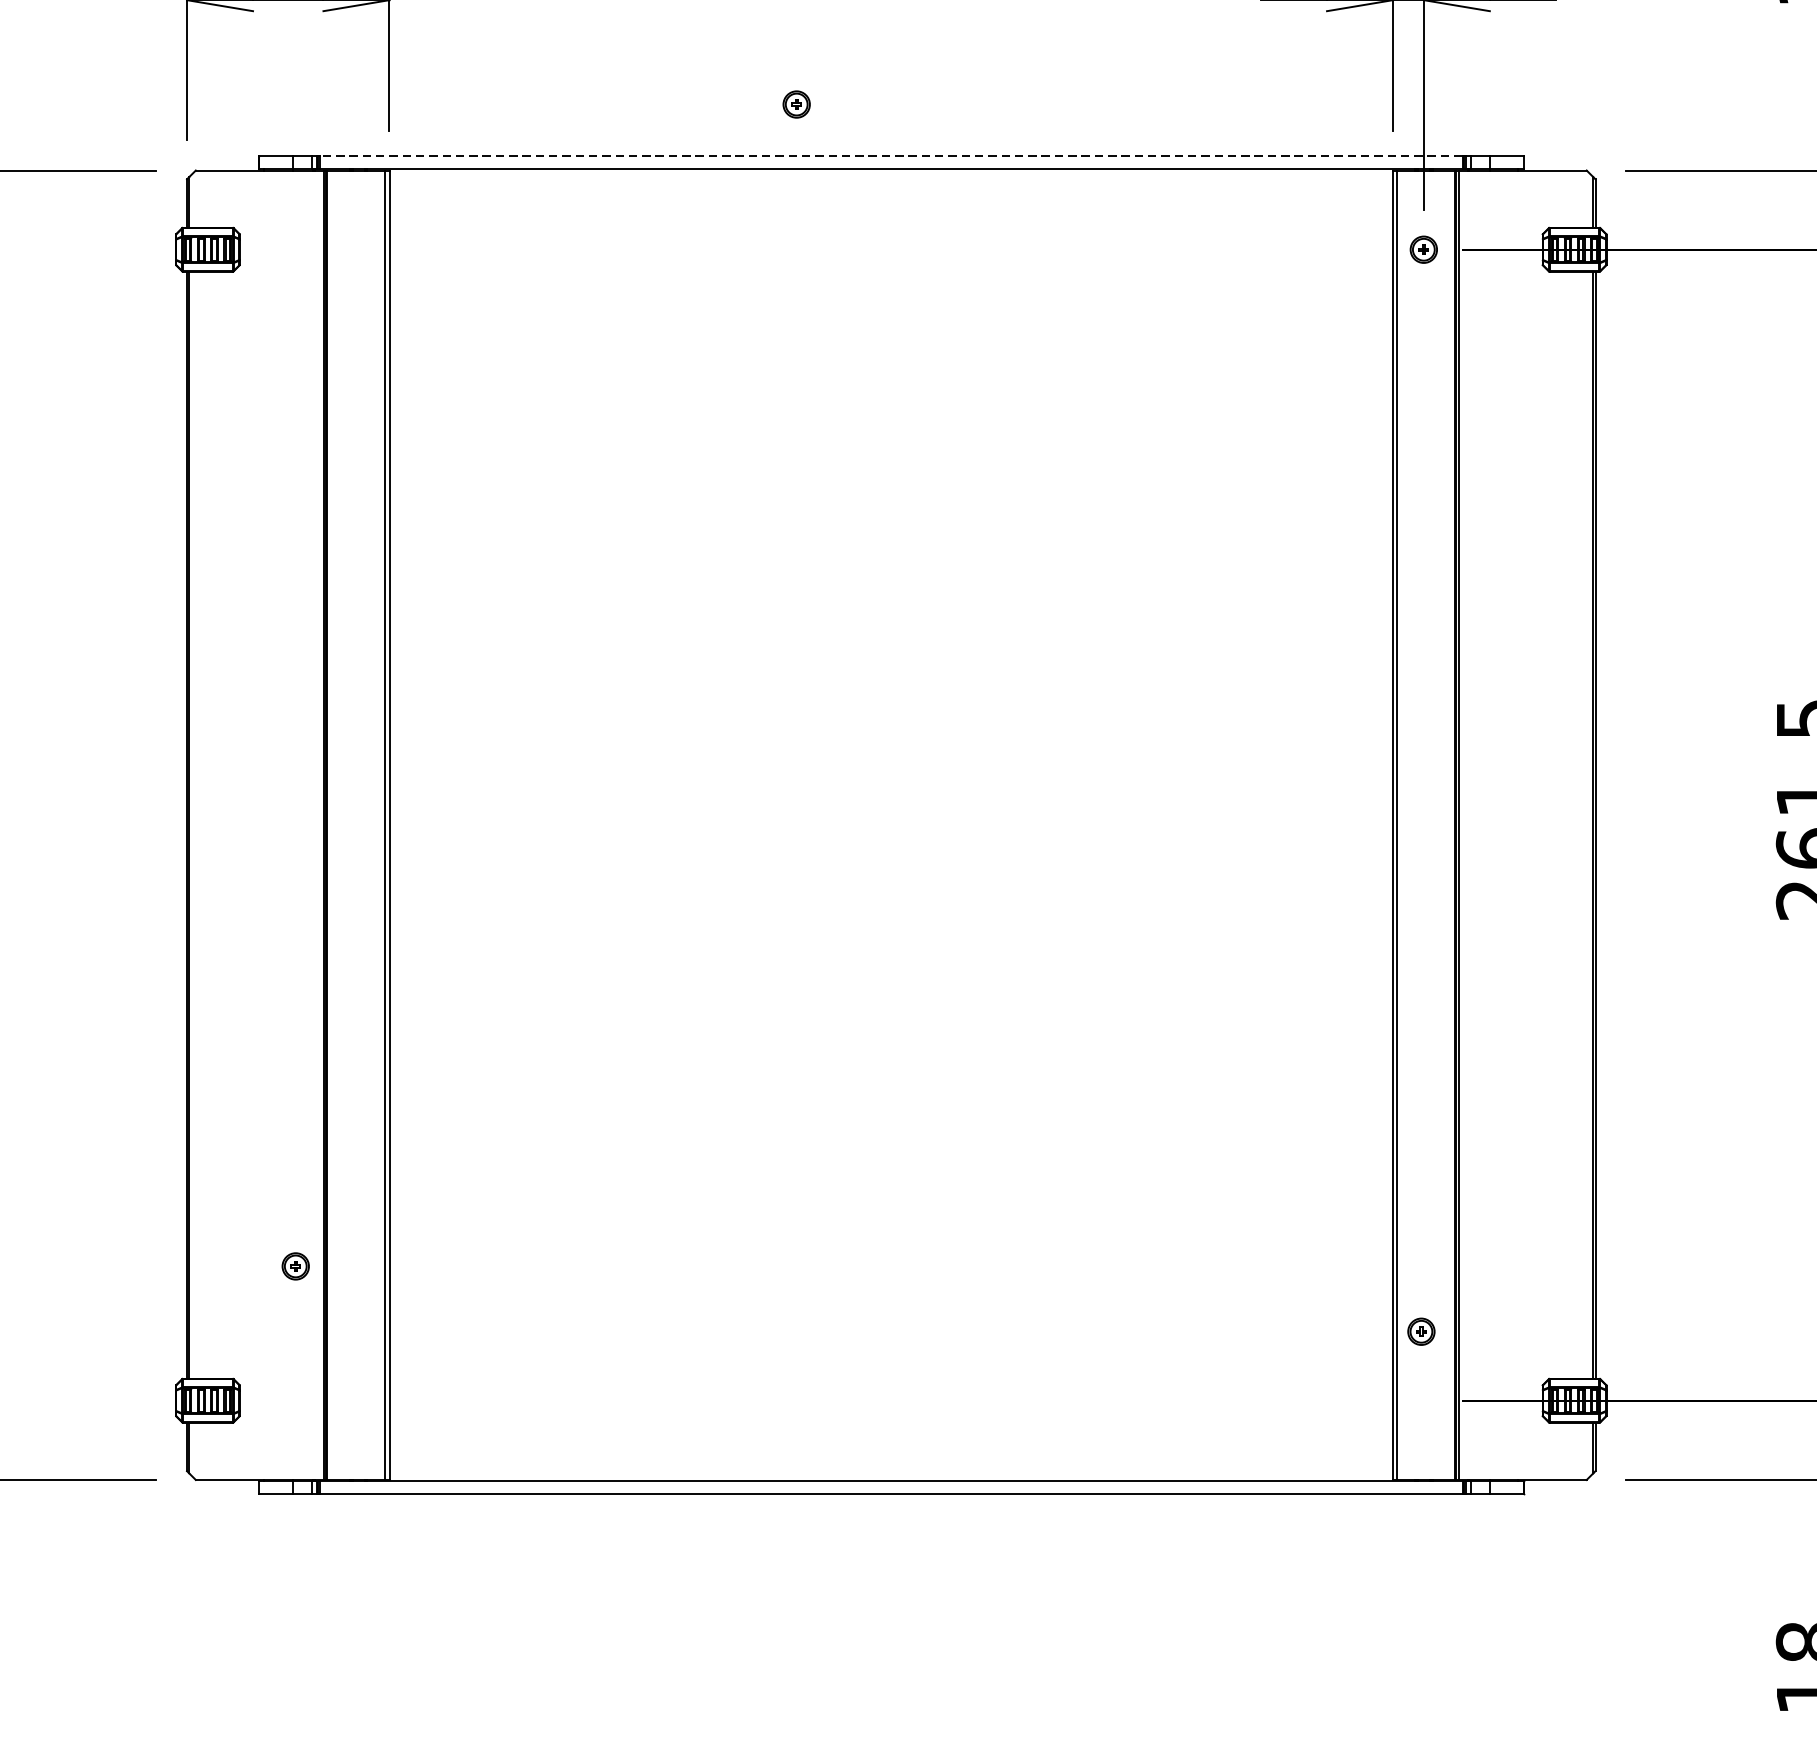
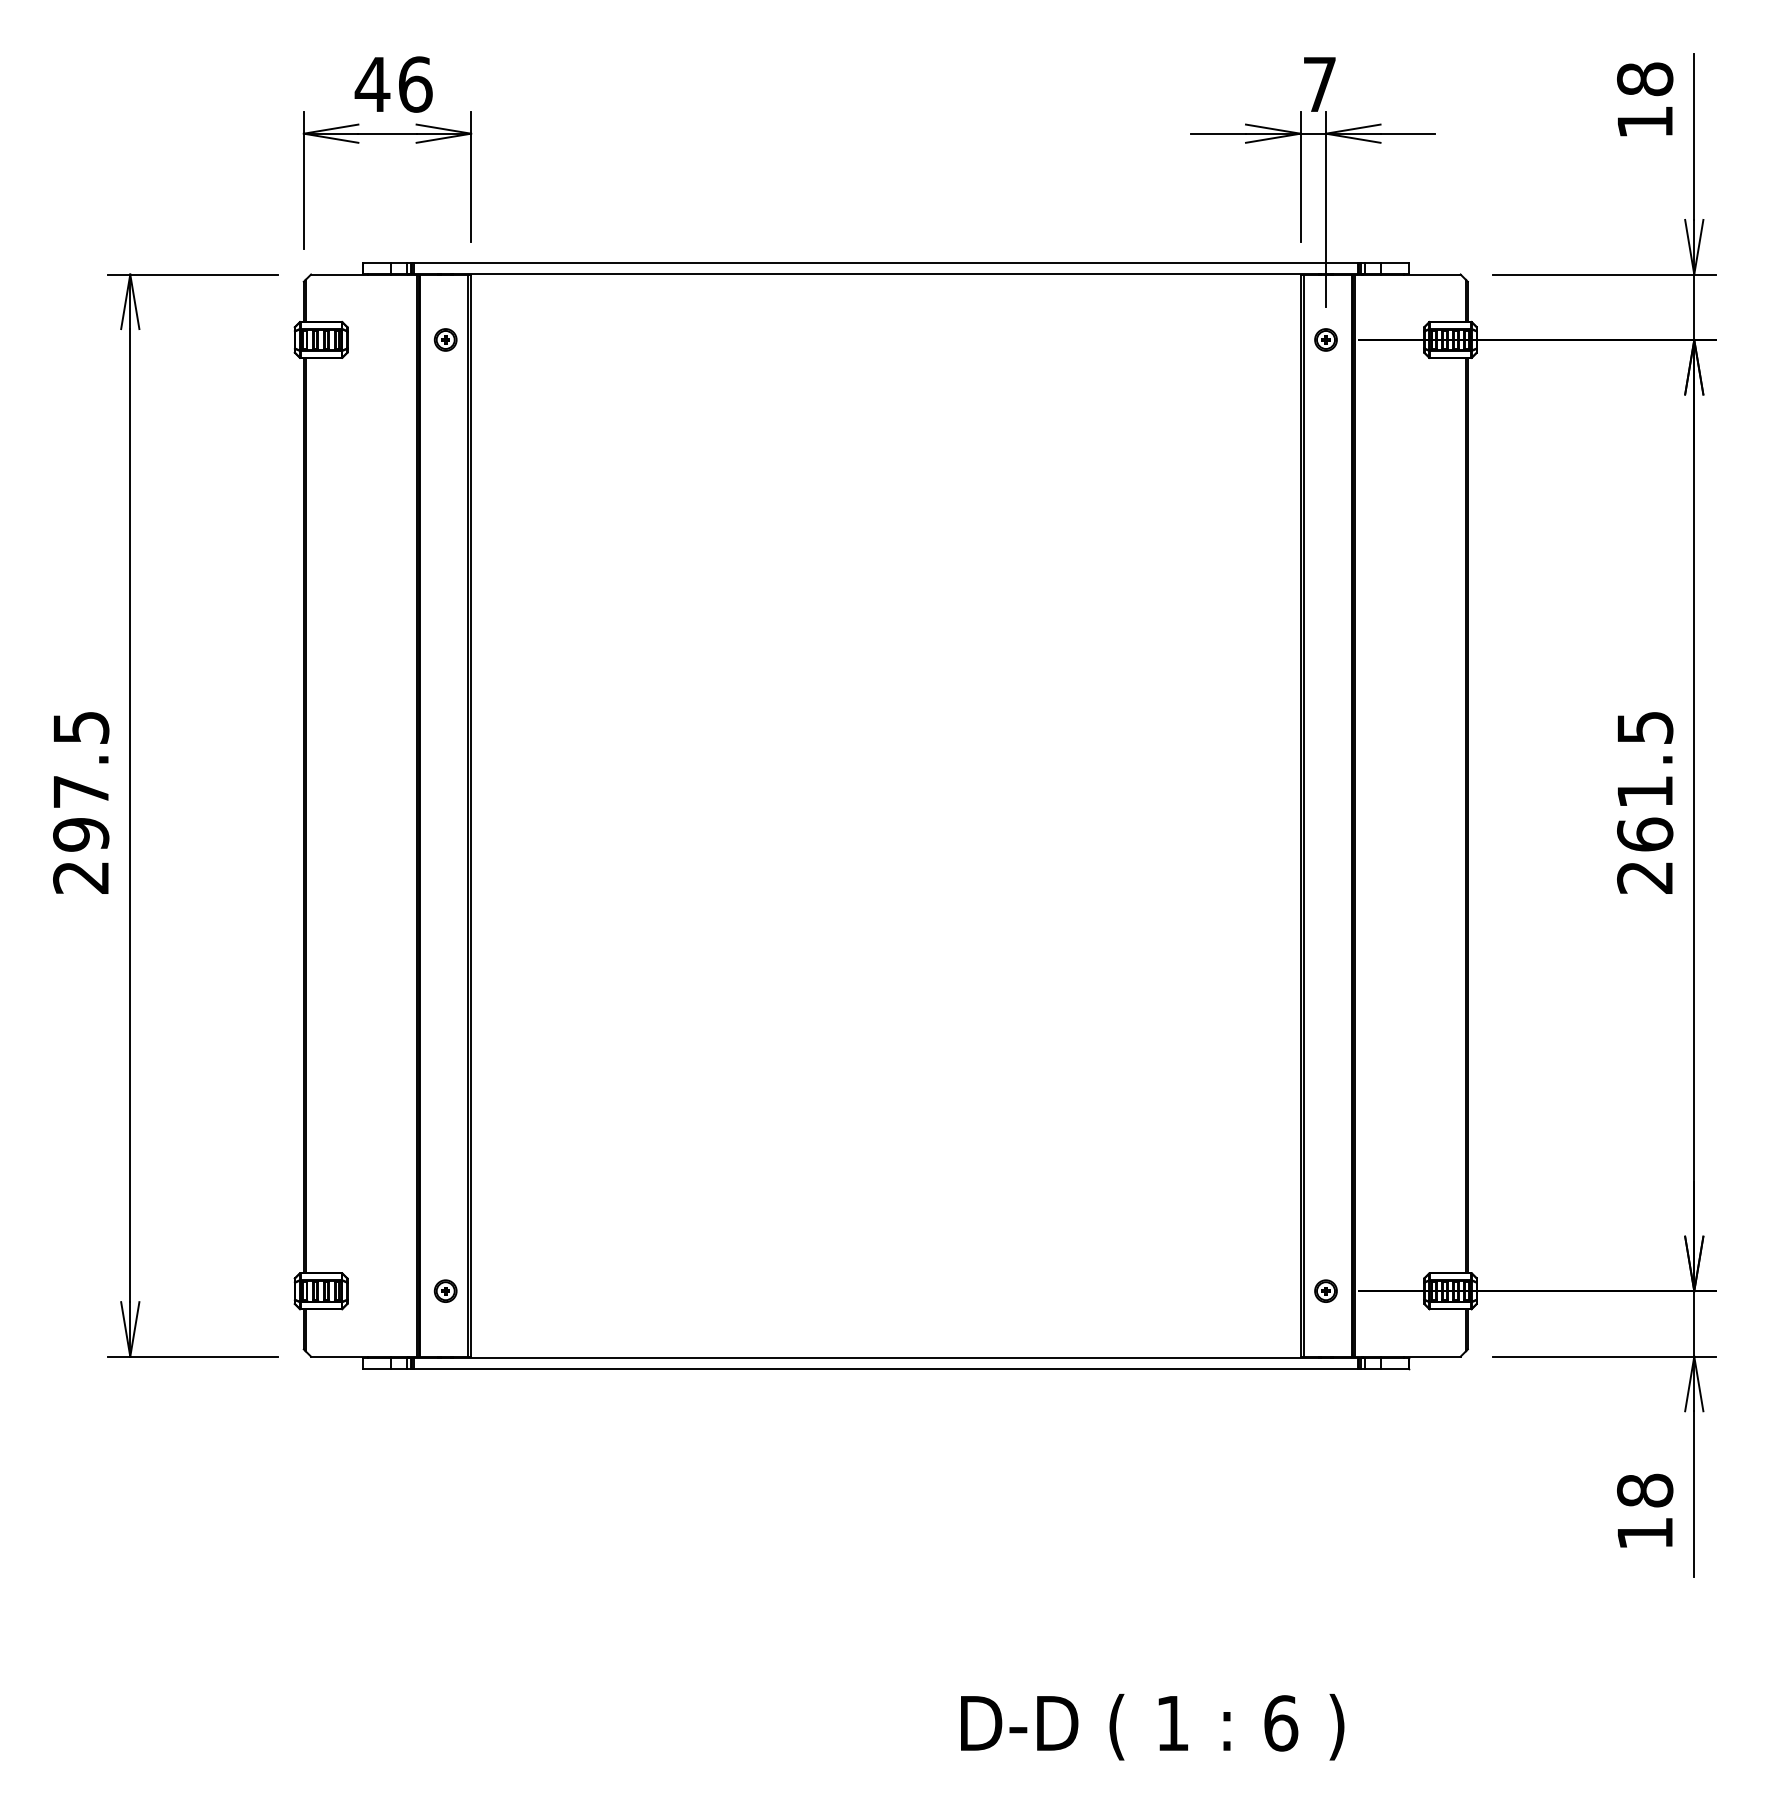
part: (796, 103) -> (445, 339), moved
line: (890, 156) -> (885, 262), dashed -> solid
part: (295, 1265) -> (445, 1290), moved
part: (1420, 1330) -> (1325, 1290), moved

